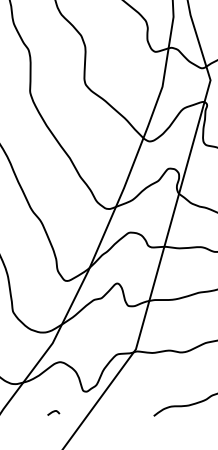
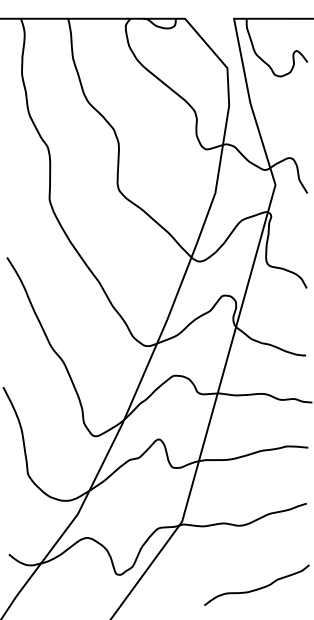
curve: (54, 412) -> (79, 600), removed

